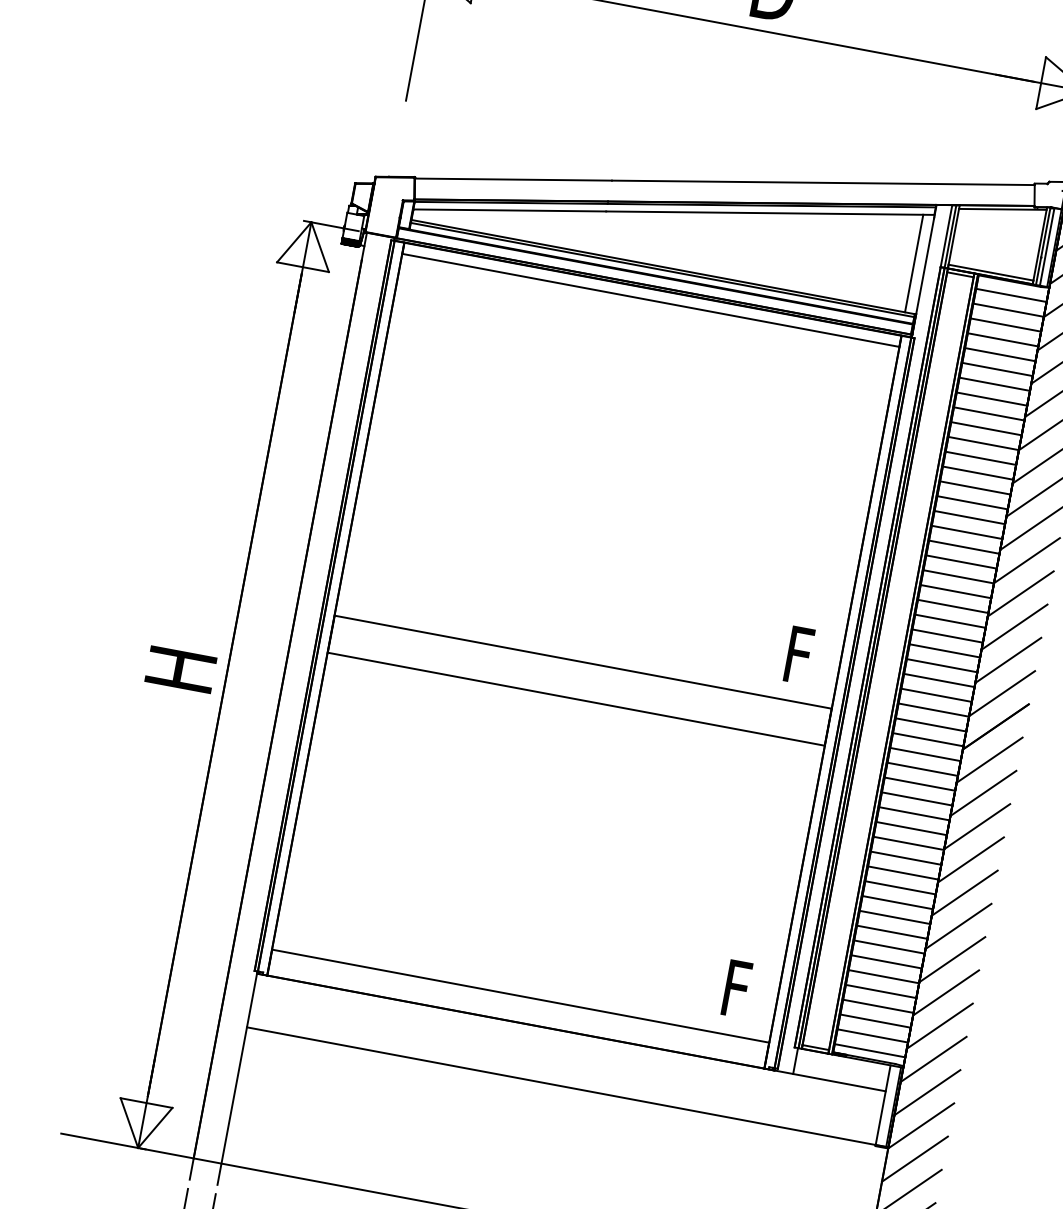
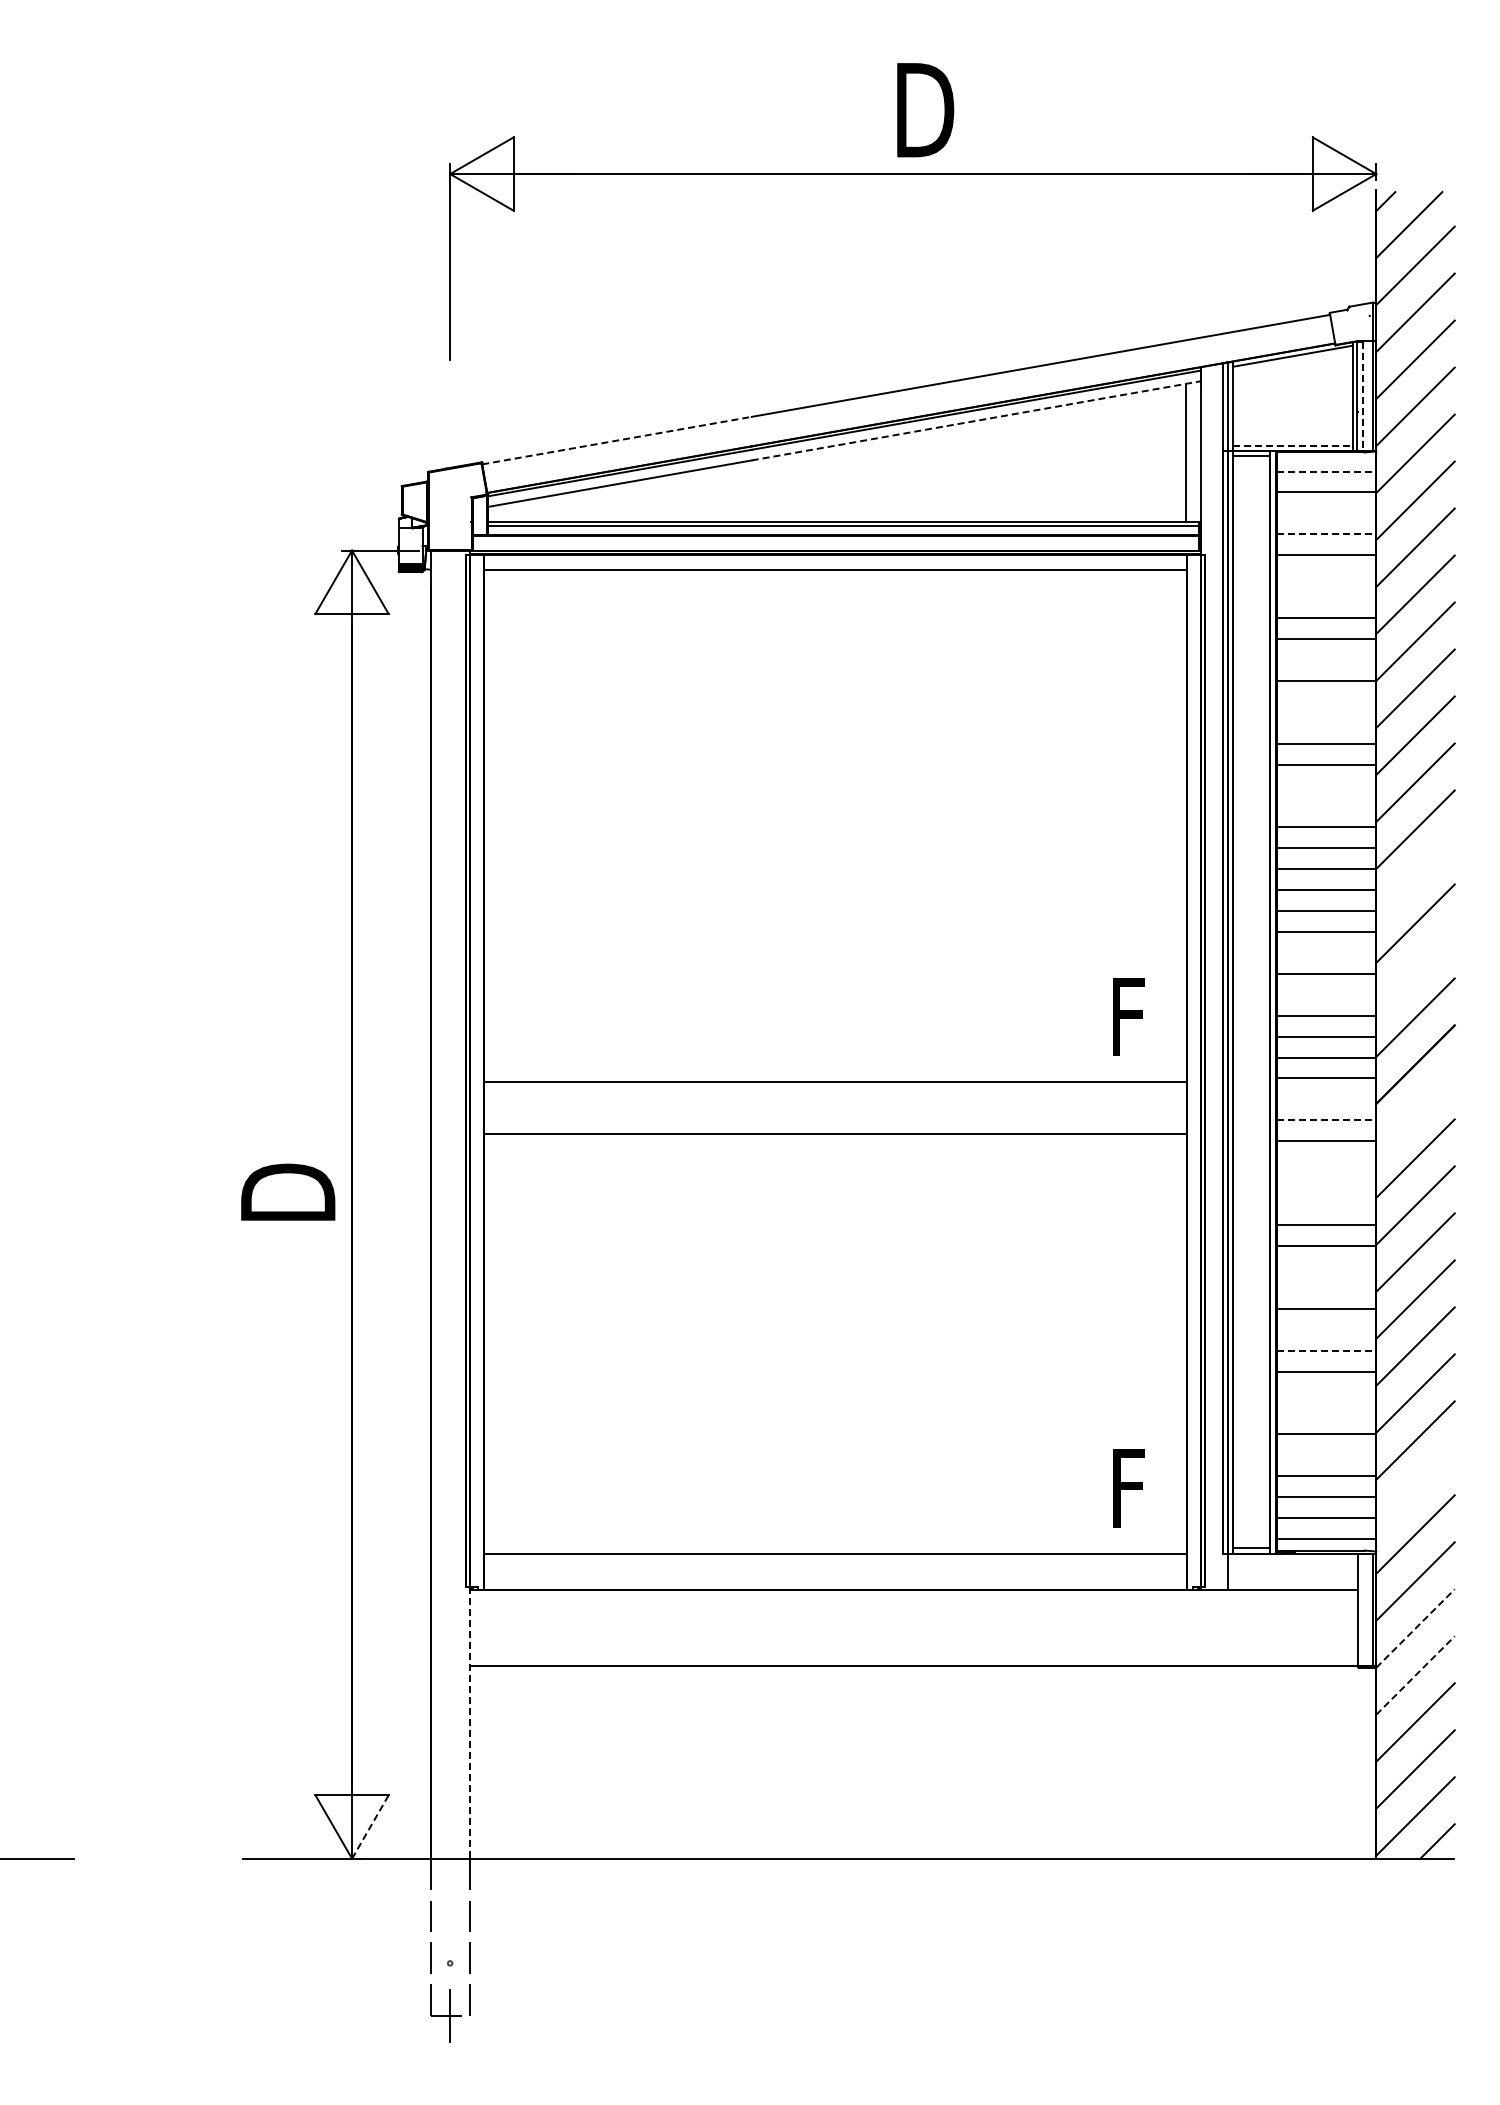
line: (513, 179) -> (617, 440), solid -> dashed
line: (770, 212) -> (976, 420), solid -> dashed
line: (1046, 247) -> (1362, 397), solid -> dashed
line: (990, 272) -> (1292, 445), solid -> dashed
line: (1011, 295) -> (1326, 471), solid -> dashed
line: (1005, 325) -> (1326, 513), removed
line: (1003, 339) -> (1326, 534), solid -> dashed
line: (997, 369) -> (1326, 576), removed
line: (994, 384) -> (1326, 597), removed
line: (986, 428) -> (1326, 659), removed
line: (980, 458) -> (1326, 701), removed
line: (978, 473) -> (1326, 722), removed
line: (969, 517) -> (1326, 785), removed
line: (967, 532) -> (1326, 806), removed
line: (1020, 593) -> (1415, 876), removed
line: (947, 635) -> (1326, 952), removed
line: (1008, 660) -> (1415, 970), removed
line: (942, 665) -> (1326, 994), removed
text: (181, 667) -> (288, 1191), H -> D
line: (928, 739) -> (1326, 1099), removed
line: (925, 754) -> (1326, 1120), solid -> dashed
line: (989, 760) -> (1415, 1111), removed
line: (919, 784) -> (1326, 1162), removed
line: (917, 799) -> (1326, 1183), removed
line: (914, 814) -> (1326, 1204), removed
line: (906, 857) -> (1326, 1266), removed
line: (903, 872) -> (1326, 1287), removed
line: (897, 902) -> (1326, 1329), removed
line: (895, 917) -> (1326, 1350), solid -> dashed
line: (889, 947) -> (1326, 1392), removed
line: (886, 961) -> (1326, 1413), removed
line: (881, 991) -> (1326, 1455), removed
line: (939, 1026) -> (1415, 1487), removed
line: (239, 1067) -> (469, 1722), solid -> dashed
line: (921, 1125) -> (1415, 1628), solid -> dashed
line: (155, 1127) -> (370, 1826), solid -> dashed
line: (914, 1159) -> (1415, 1675), solid -> dashed

